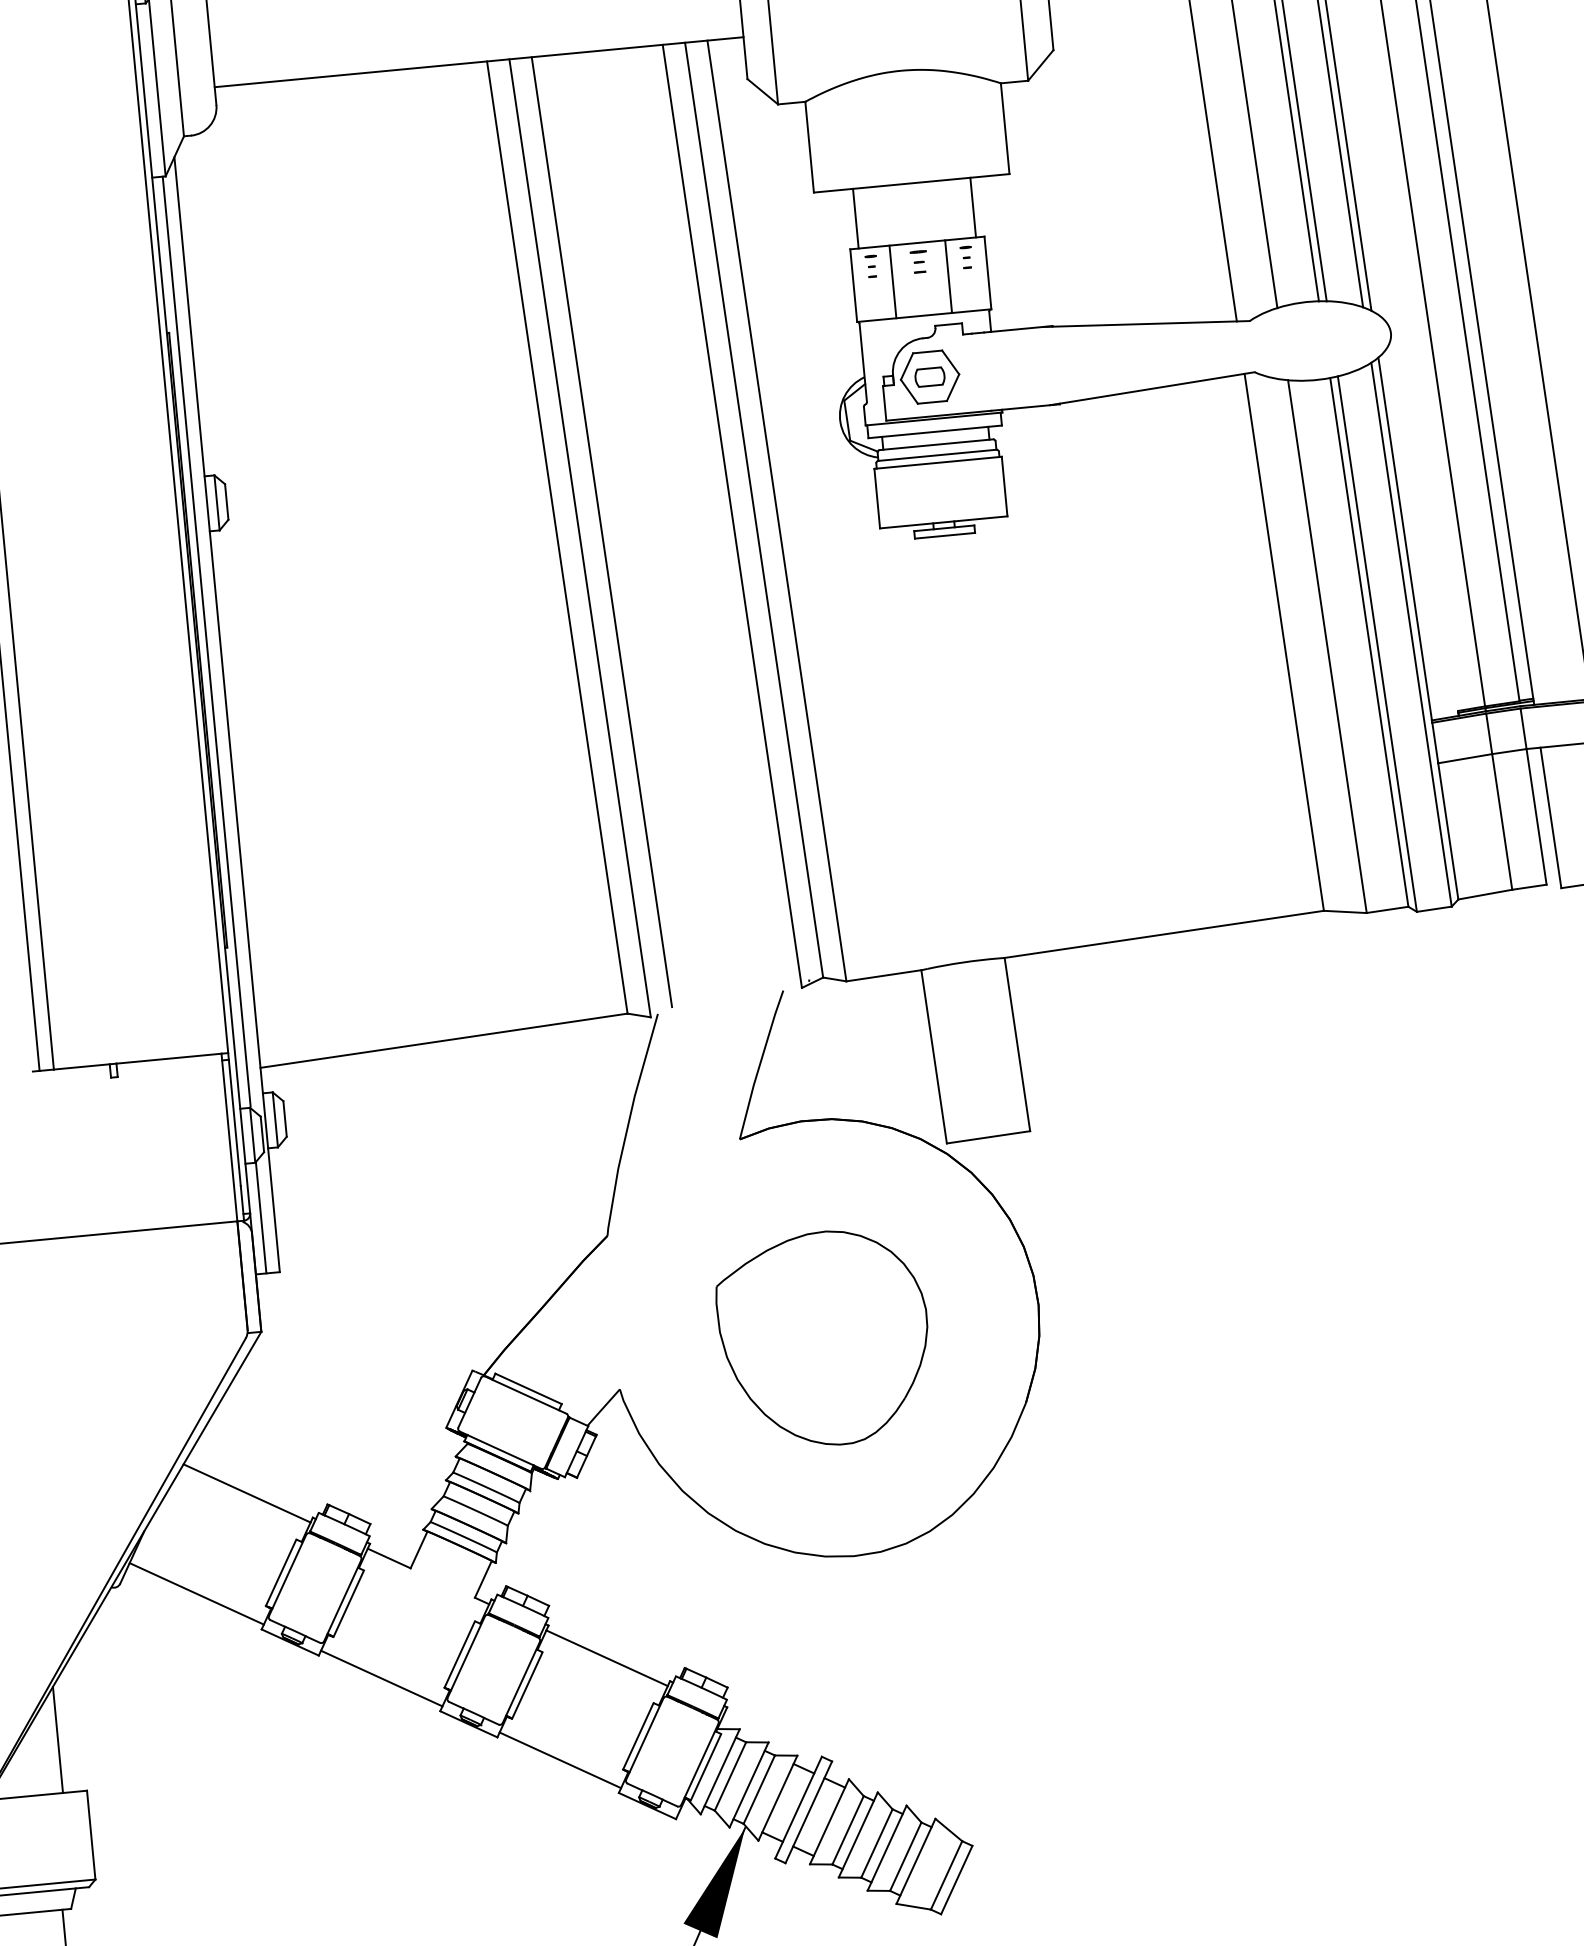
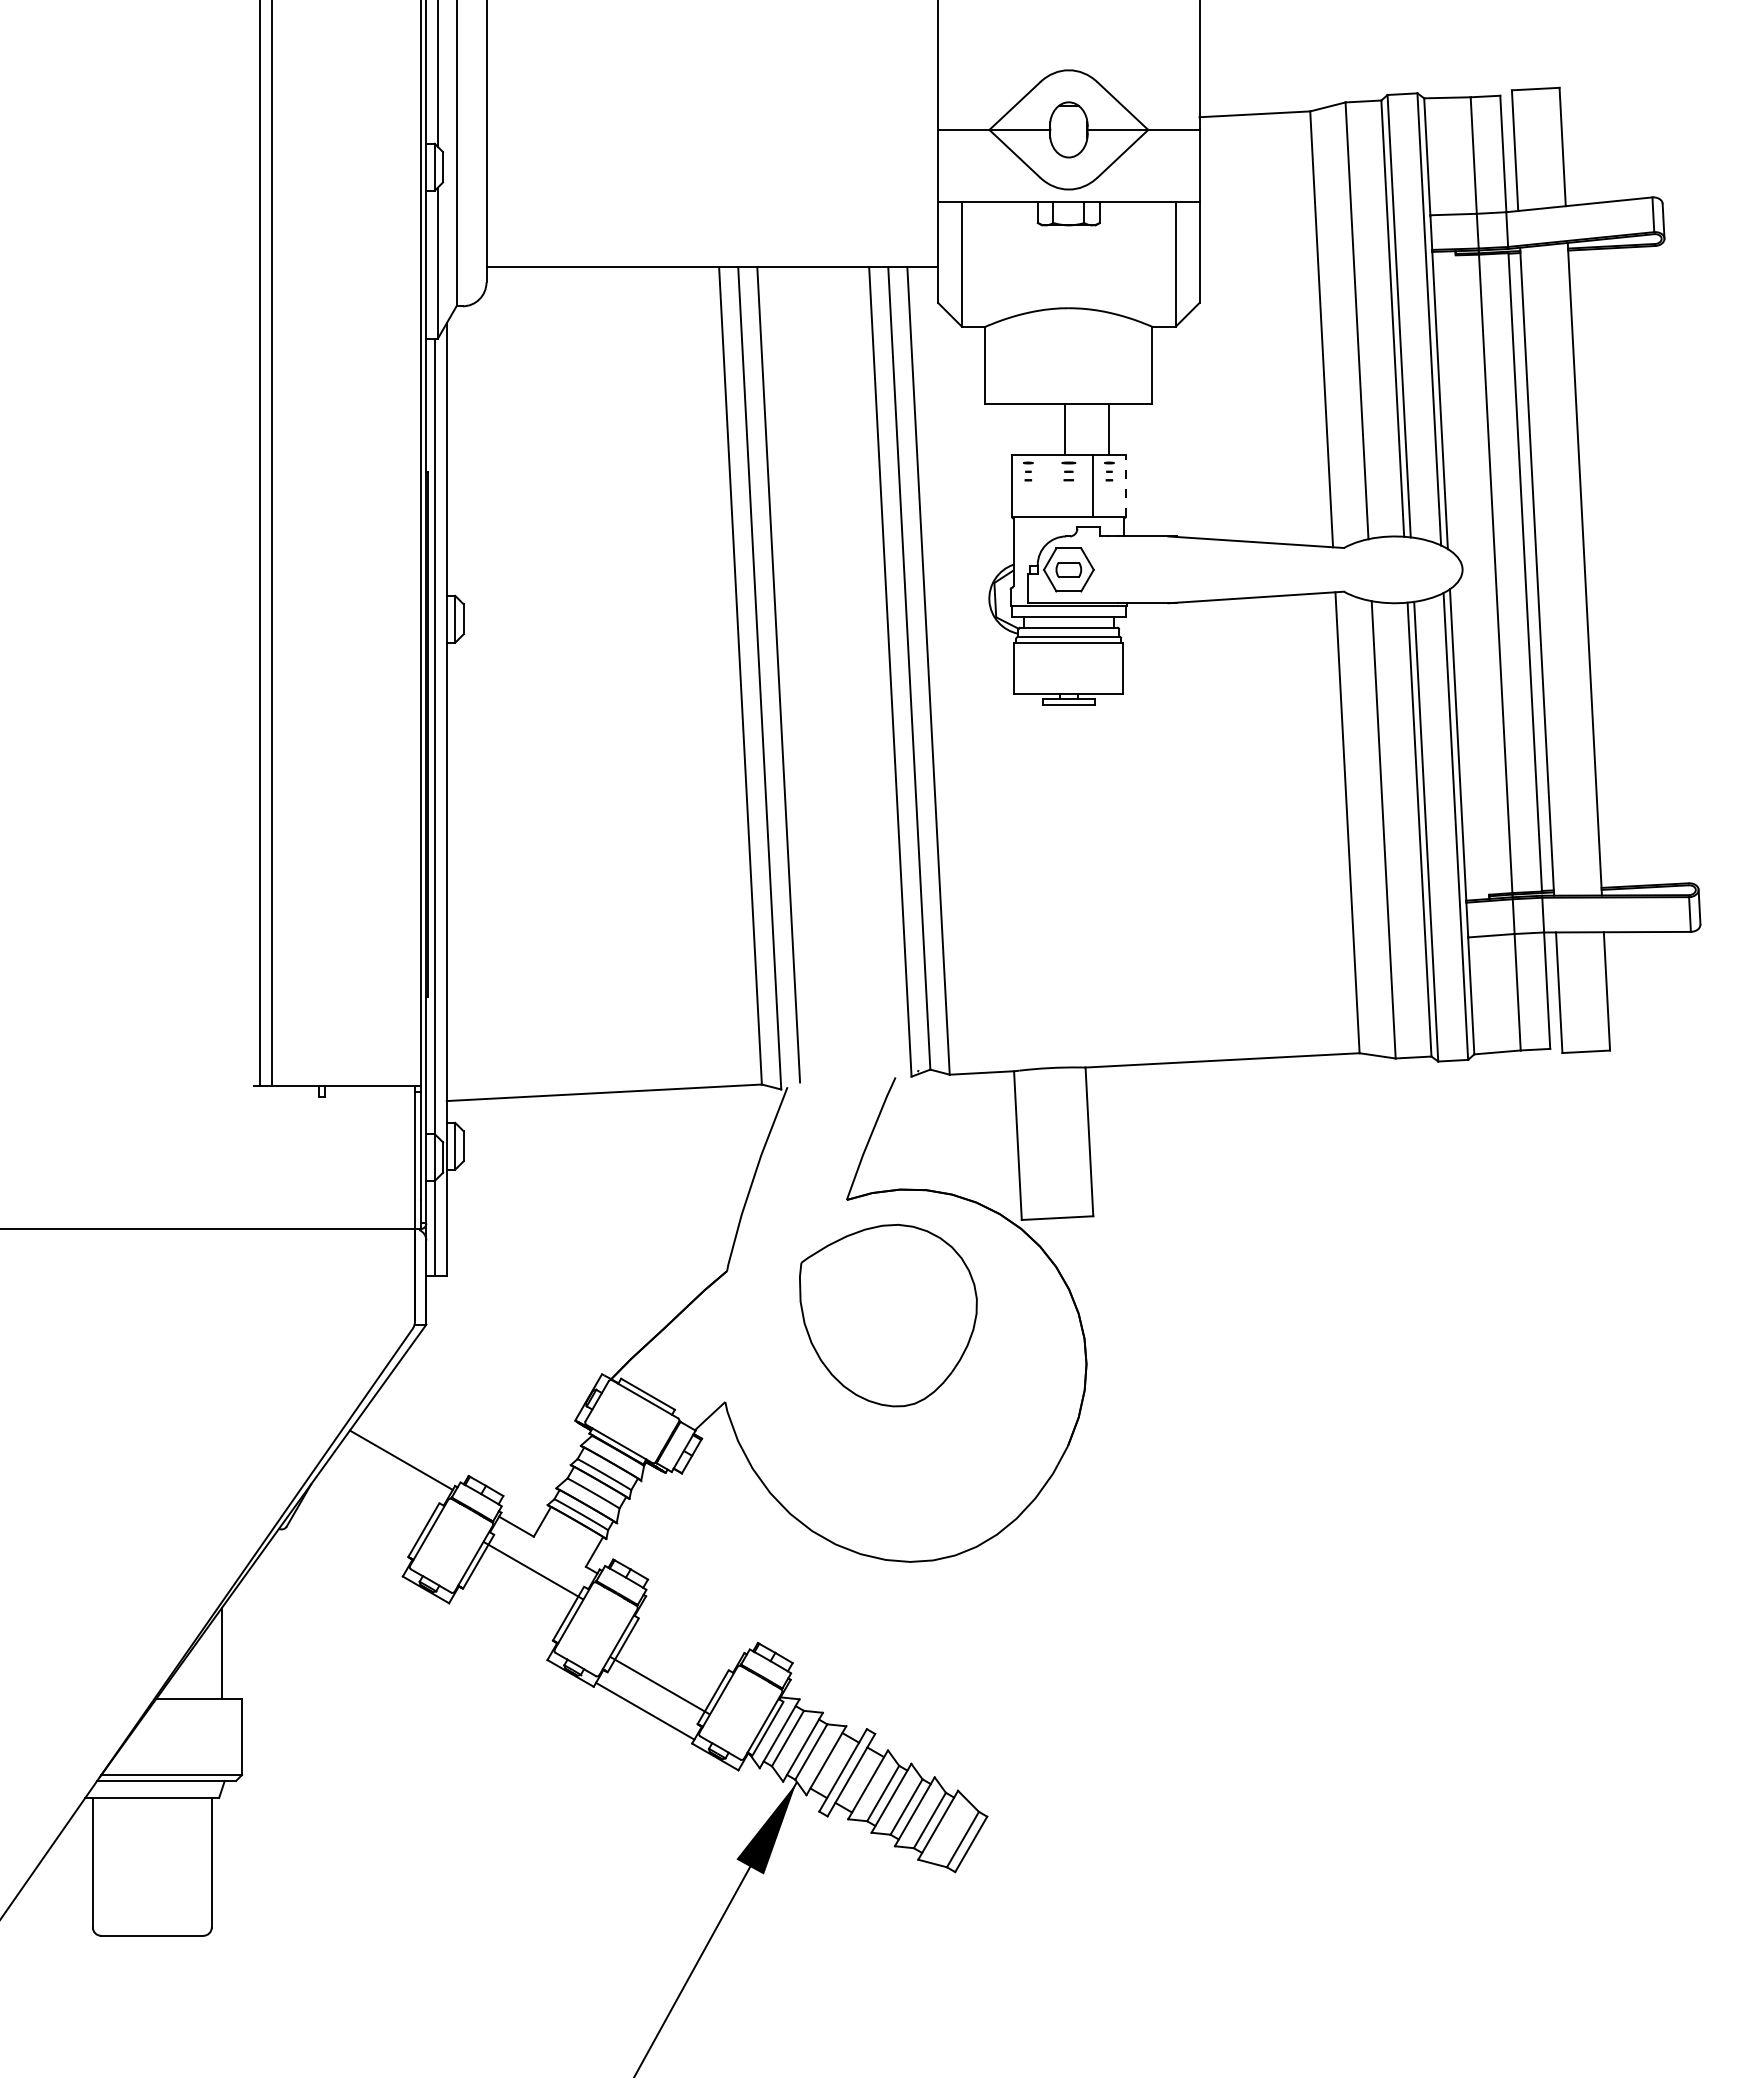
line: (972, 207) -> (1064, 429), moved
line: (855, 218) -> (1108, 429), moved
line: (988, 271) -> (1126, 485), solid -> dashed
line: (893, 282) -> (1045, 486), removed
part: (824, 1338) -> (888, 1315), moved
line: (196, 1593) -> (350, 1540), removed
line: (606, 1658) -> (659, 1685), moved
line: (381, 1678) -> (533, 1570), moved

